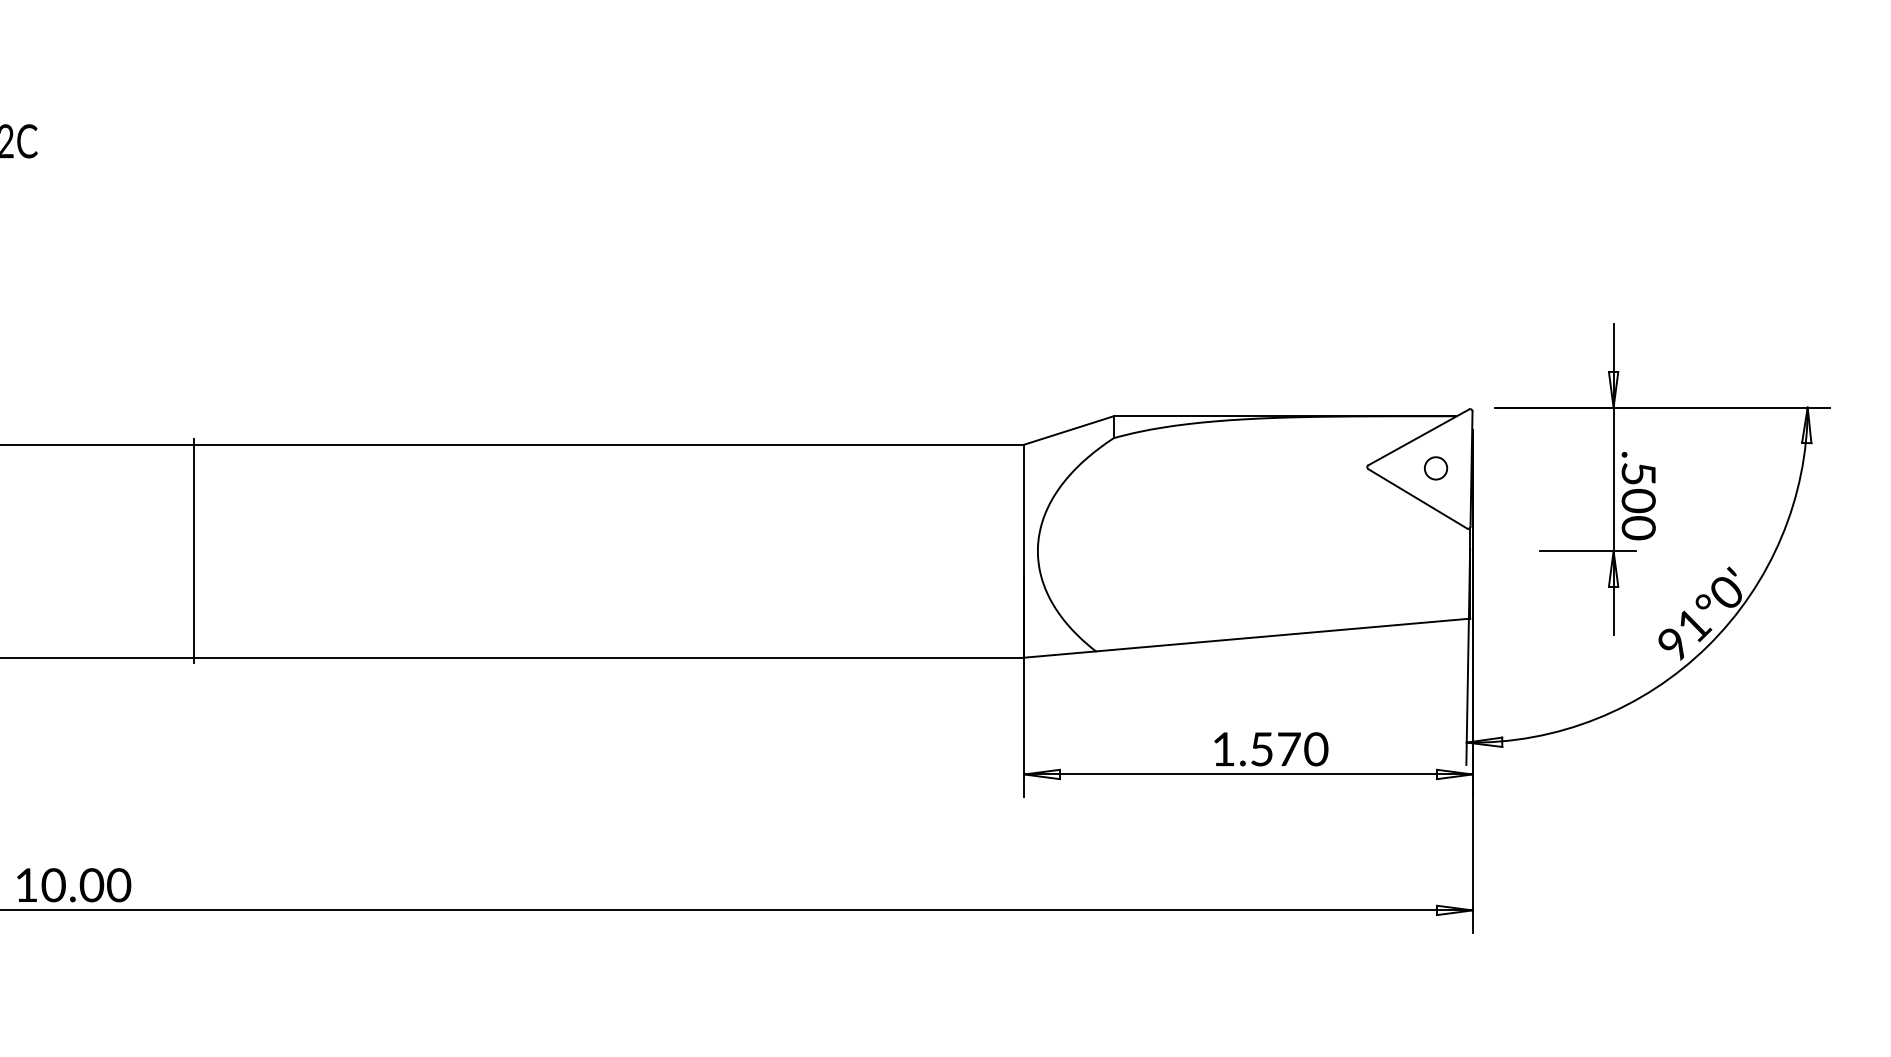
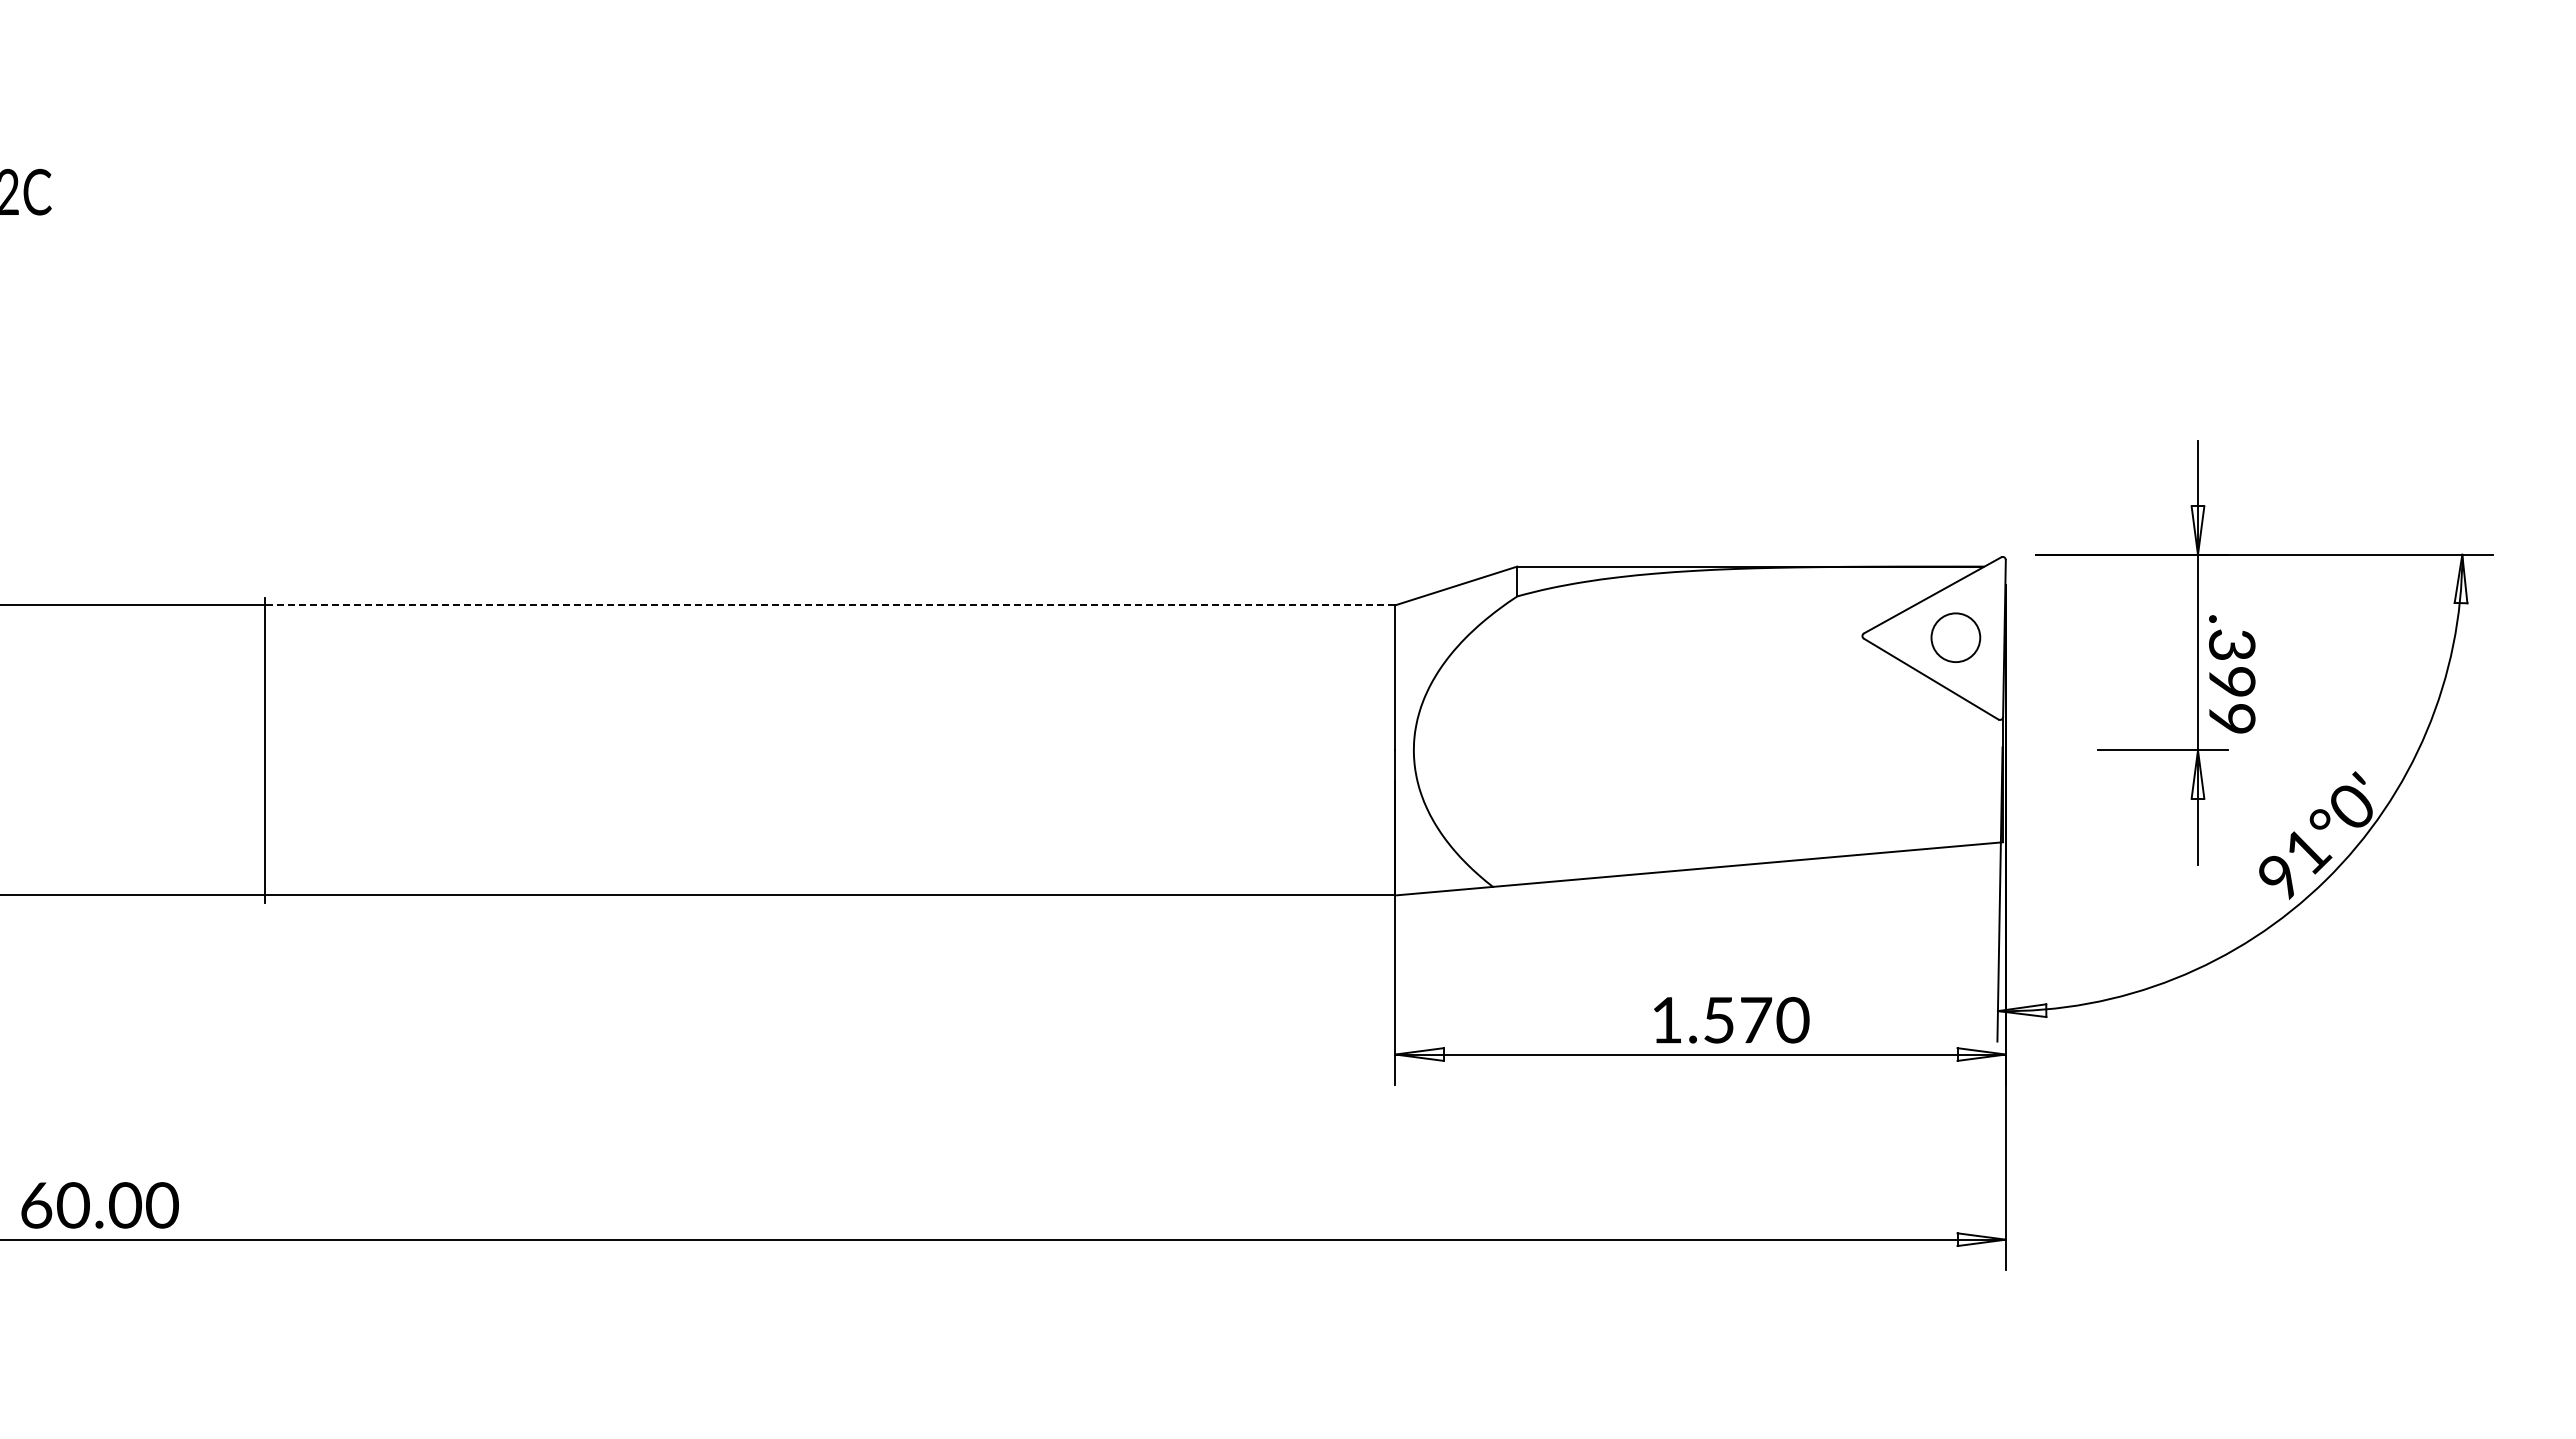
line: (608, 444) -> (829, 605), solid -> dashed
circle: (1436, 468) -> (1956, 637), size x1.6
text: (1638, 501) -> (2232, 682), .500 -> .399
text: (26, 885) -> (36, 1205), 10.00 -> 60.00

